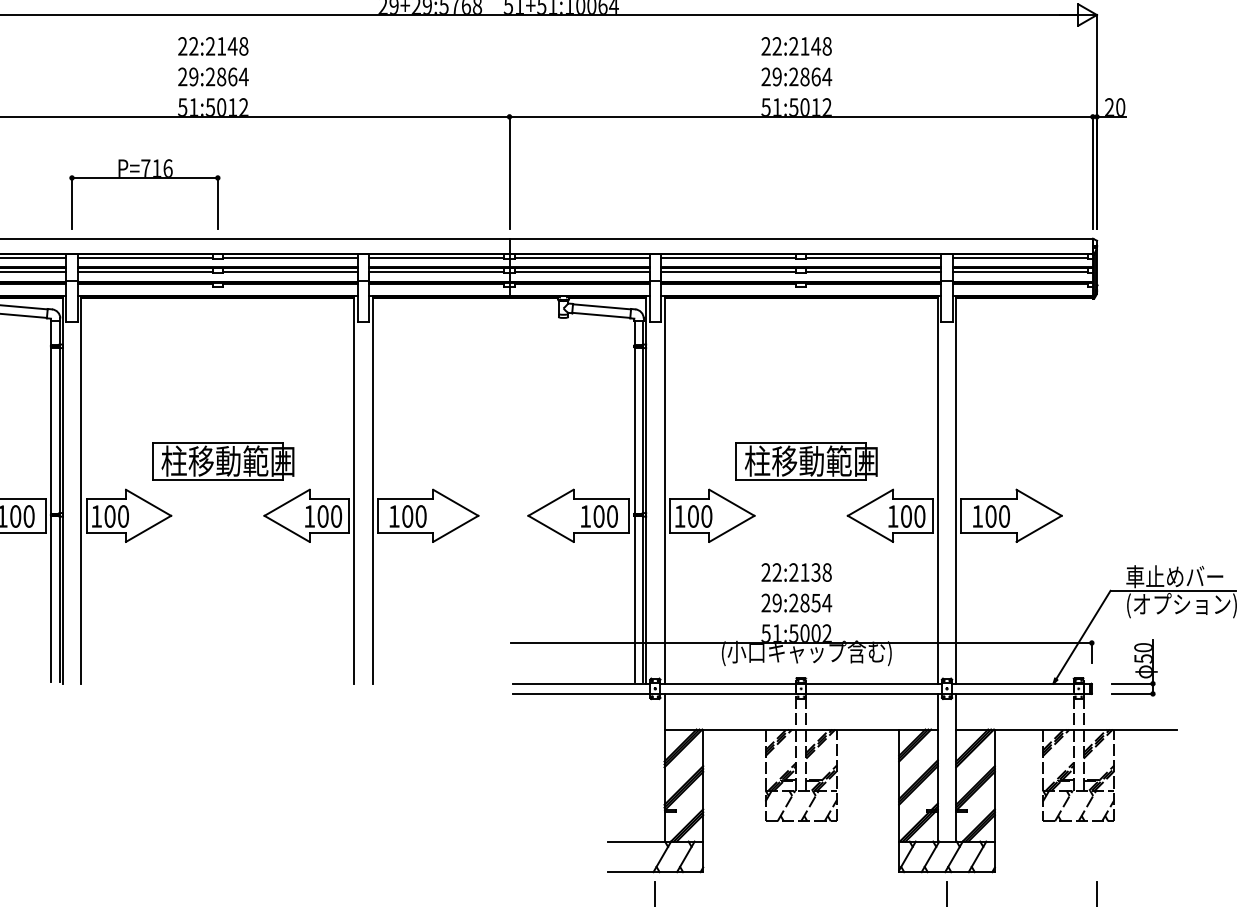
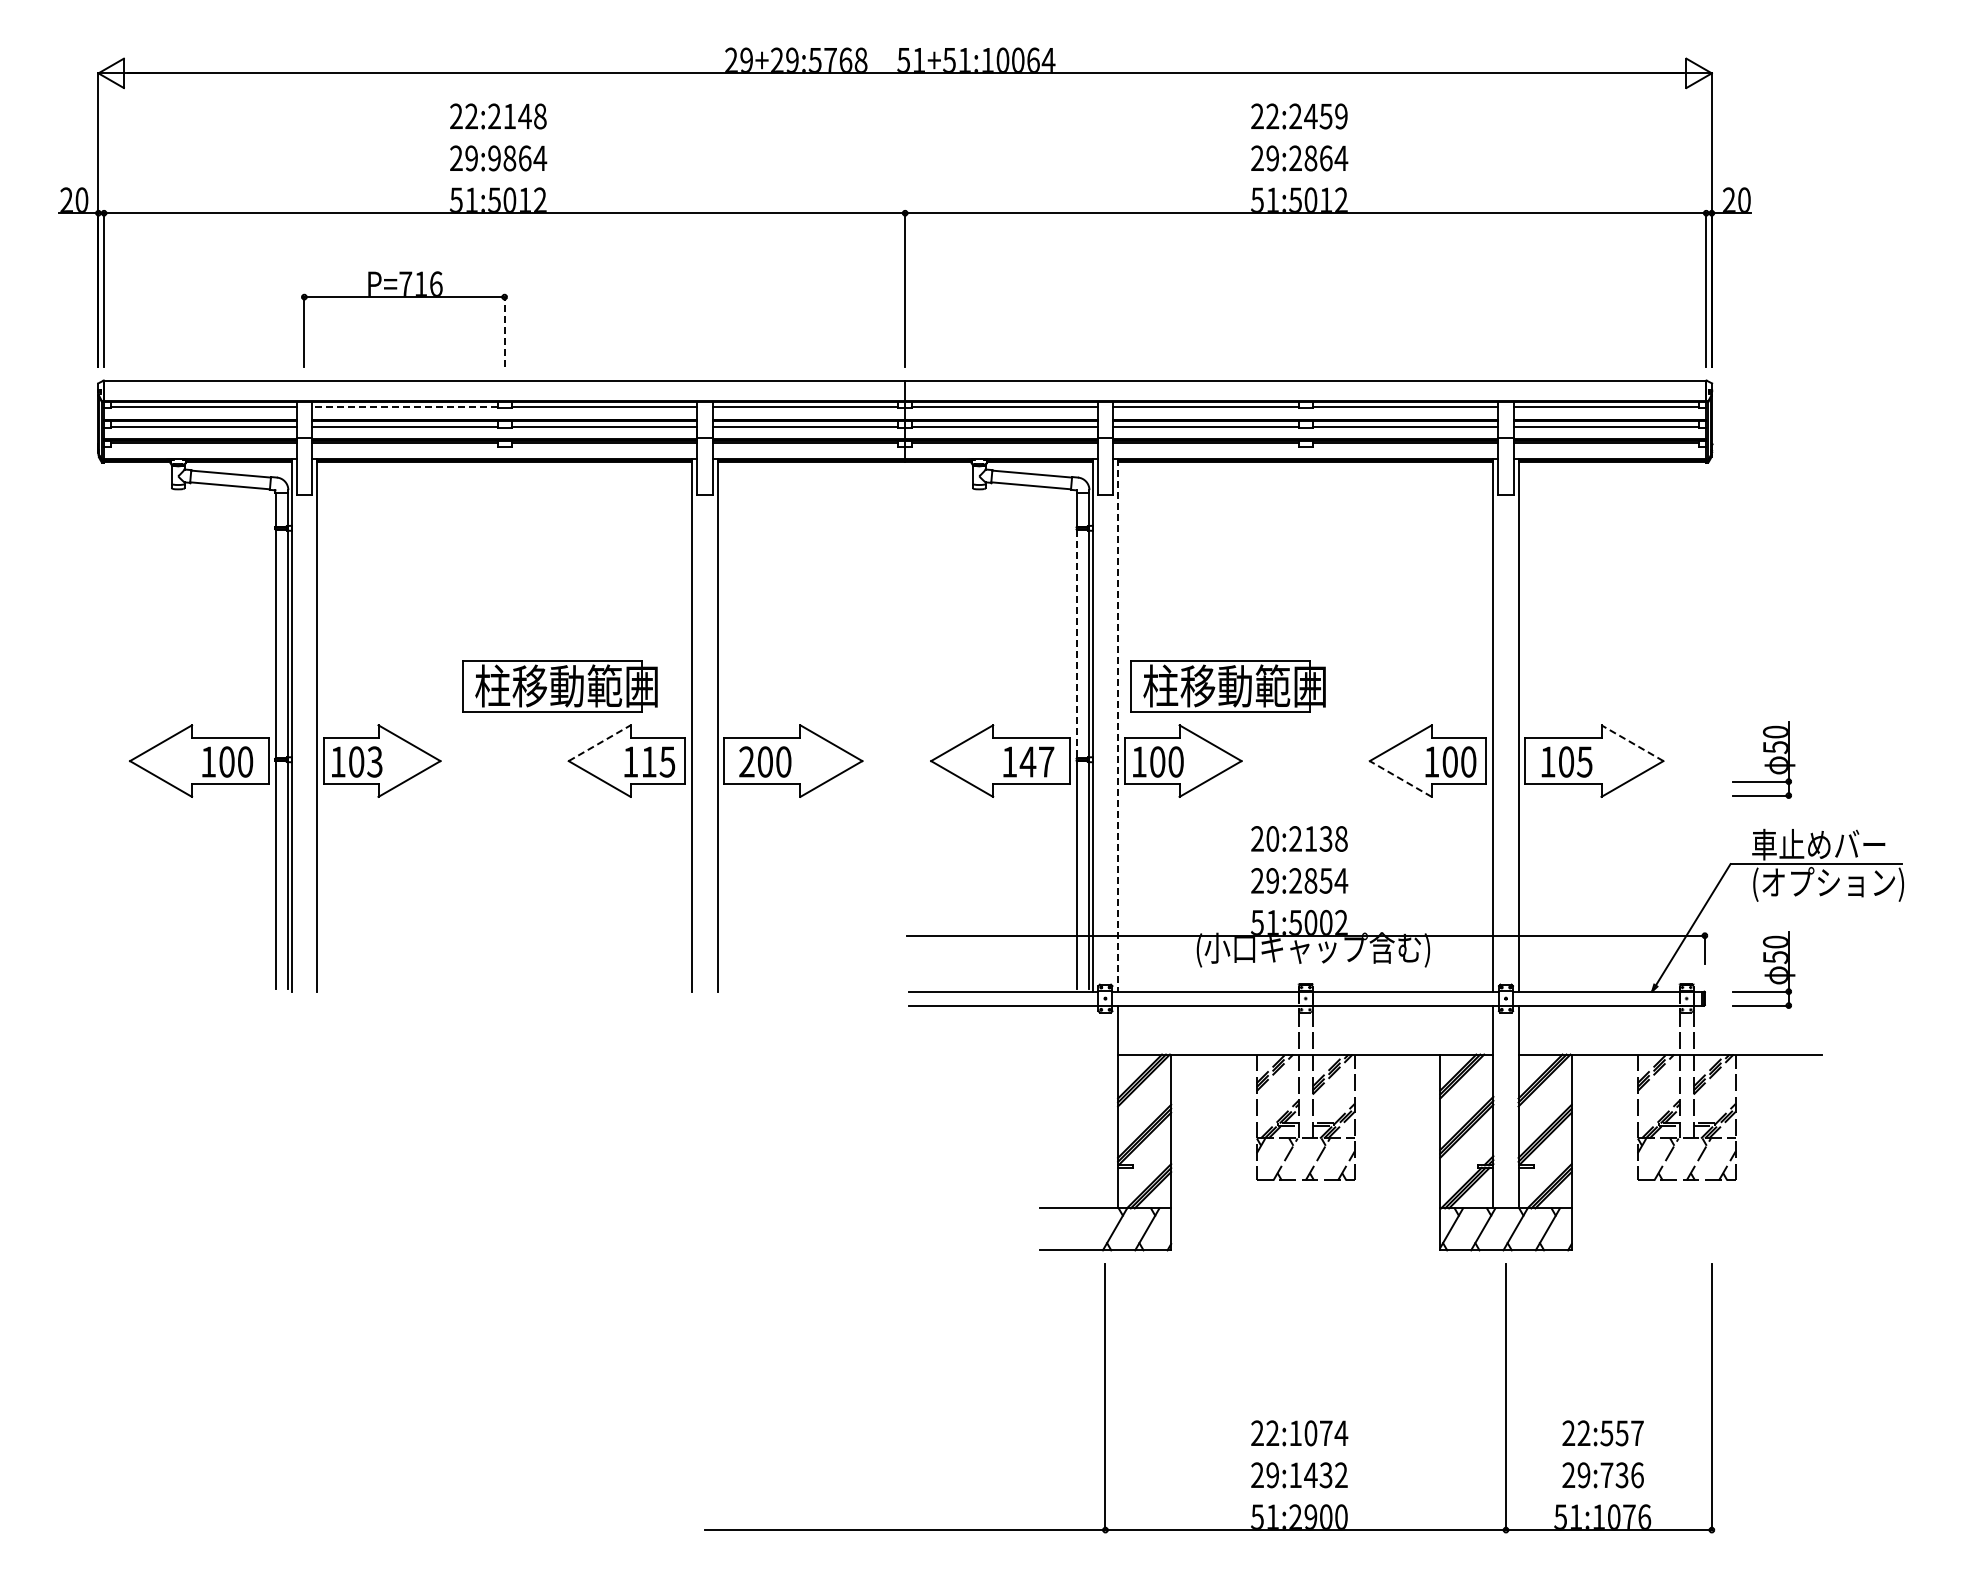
text: (815, 46) -> (1325, 116), 22:2148 -> 22:2459
text: (210, 77) -> (494, 158), 29:2864 -> 29:9864
line: (217, 203) -> (504, 331), solid -> dashed
line: (144, 257) -> (404, 406), solid -> dashed
line: (635, 430) -> (1077, 644), solid -> dashed
part: (222, 461) -> (559, 686), moved
part: (806, 461) -> (1227, 686), moved
line: (664, 489) -> (1118, 725), solid -> dashed
line: (286, 503) -> (599, 743), solid -> dashed
line: (1039, 503) -> (1632, 743), solid -> dashed
part: (1134, 514) -> (1763, 759), added
text: (123, 516) -> (374, 761), 100 -> 103
text: (329, 516) -> (658, 761), 100 -> 115
text: (393, 516) -> (746, 761), 100 -> 200
text: (605, 516) -> (1036, 761), 100 -> 147
text: (1004, 516) -> (1584, 761), 100 -> 105
line: (870, 529) -> (1400, 779), solid -> dashed
text: (777, 572) -> (1272, 838), 22:2138 -> 20:2138

